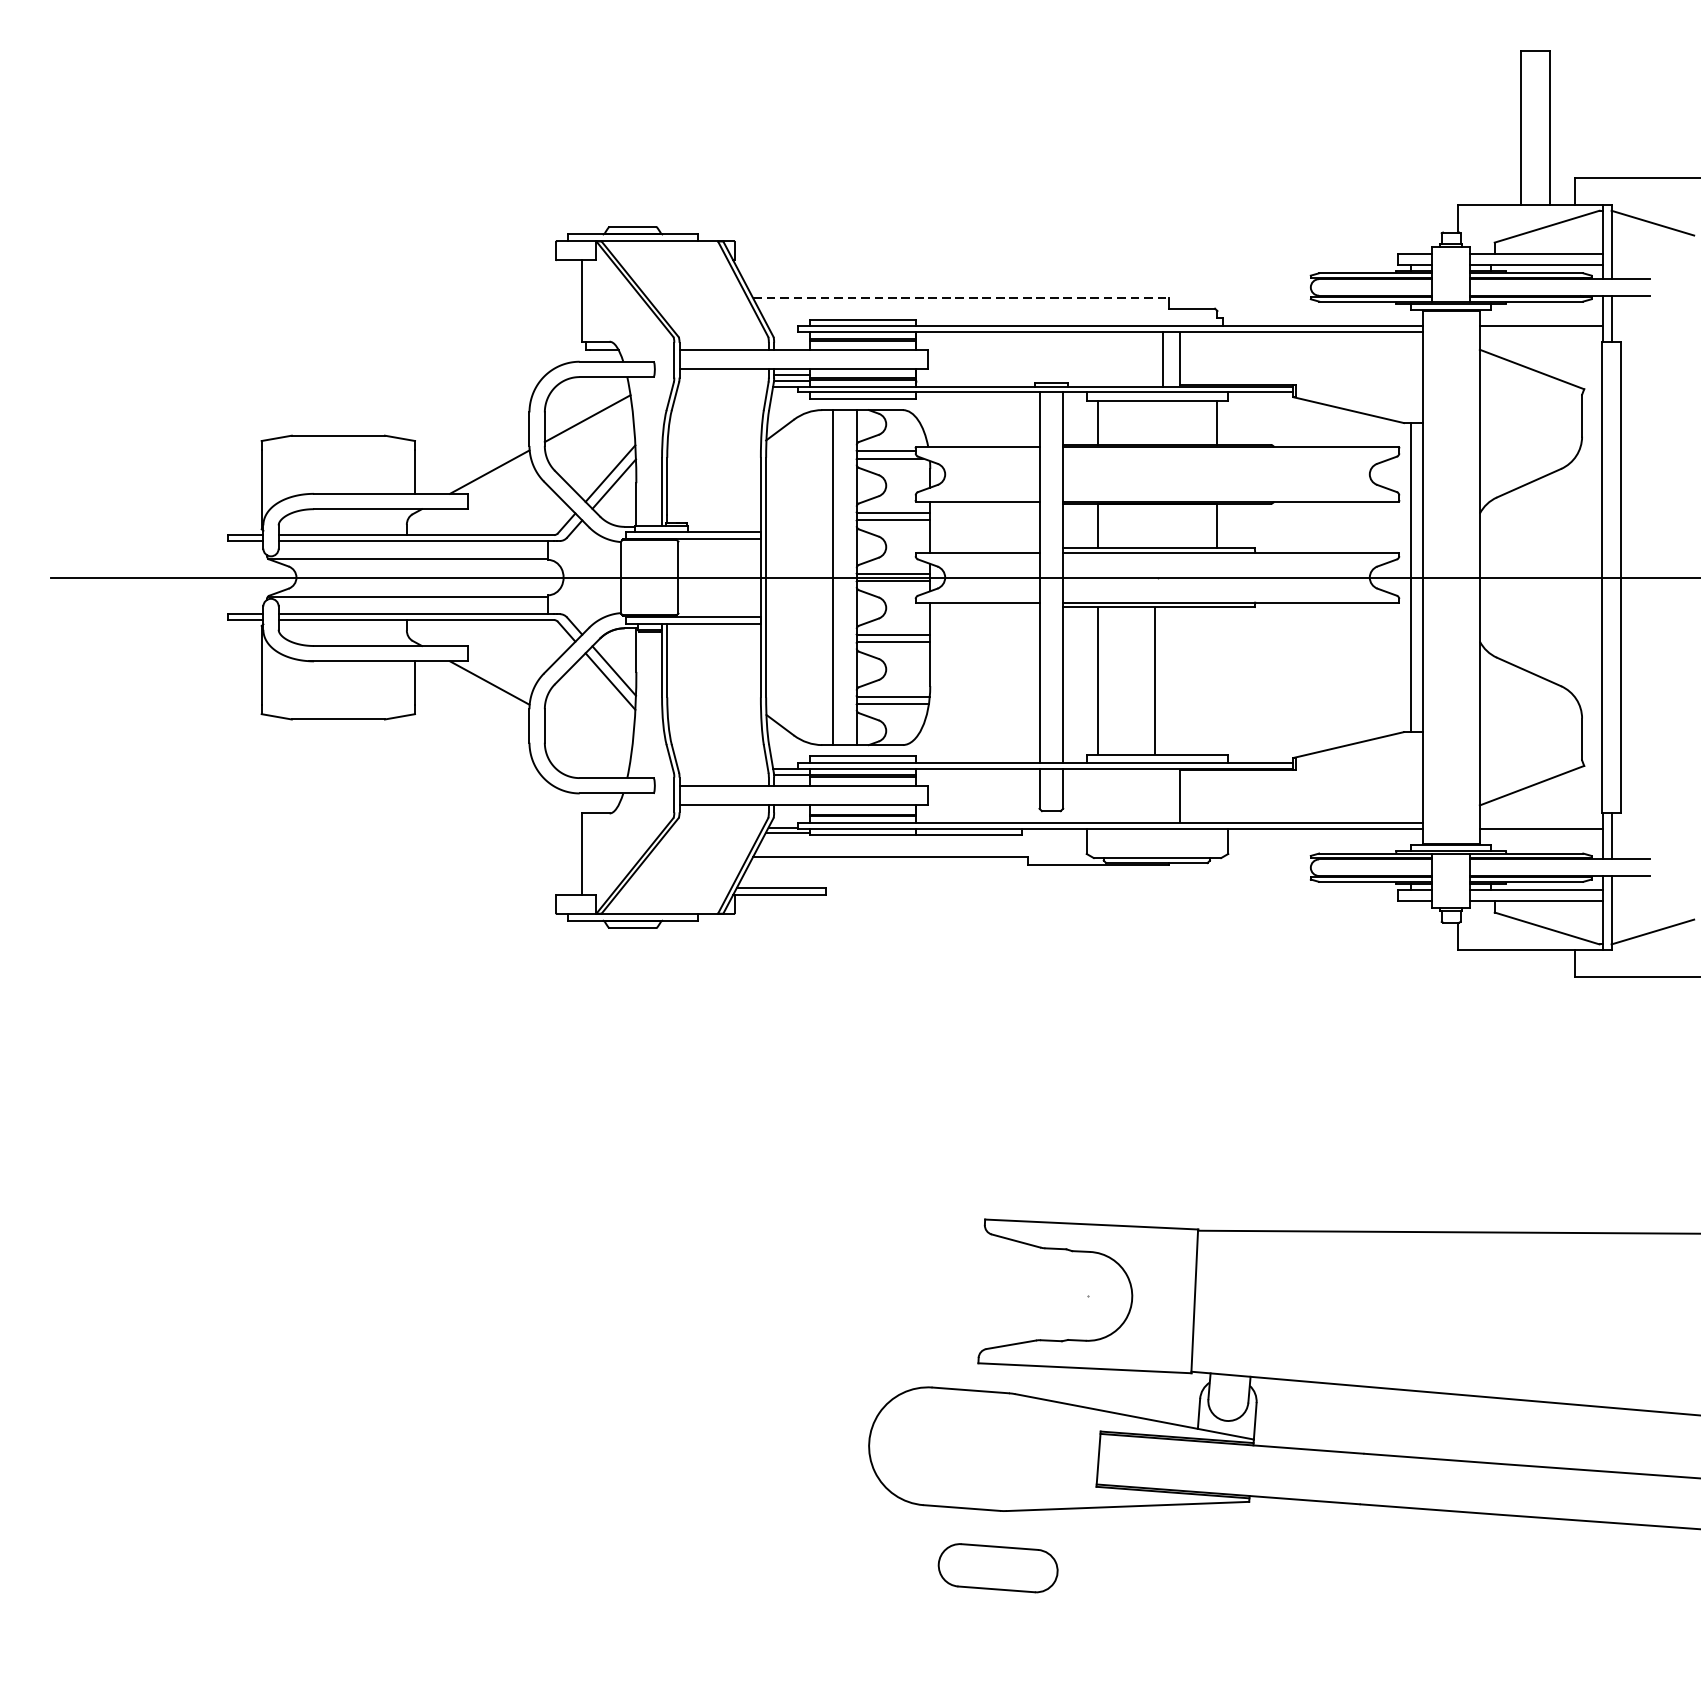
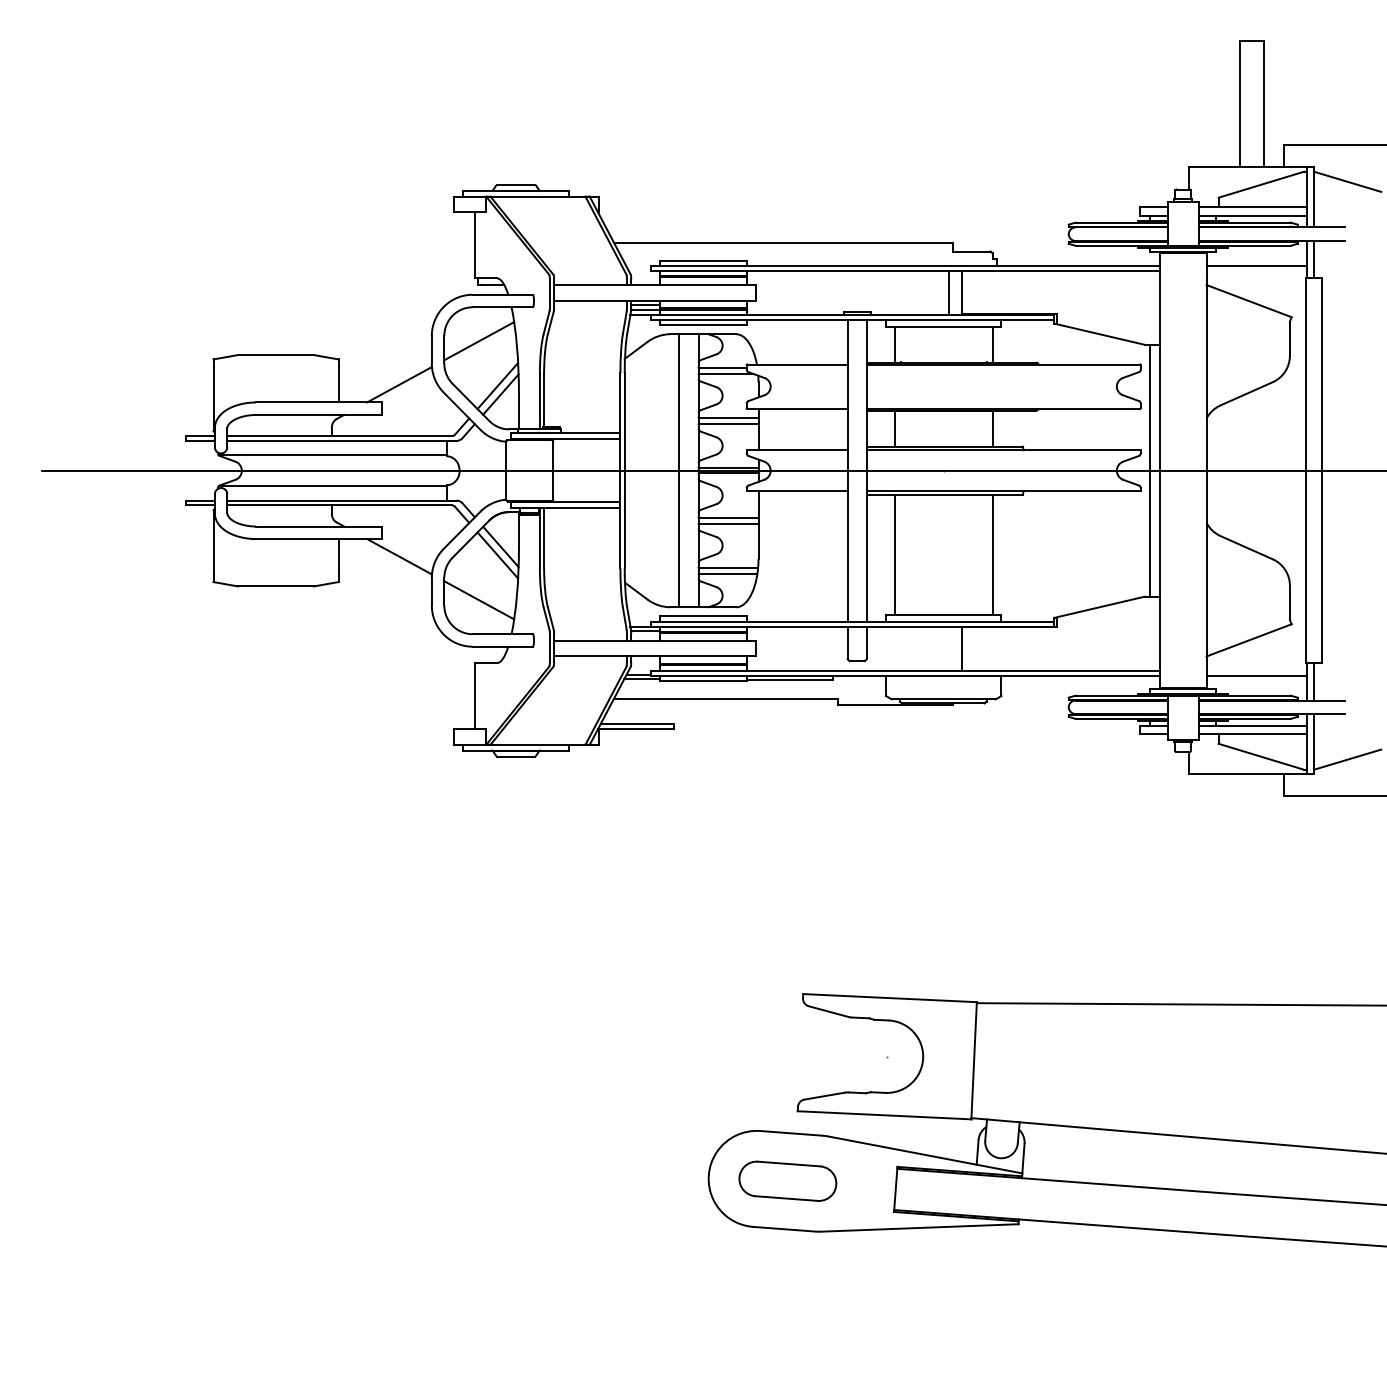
line: (960, 297) -> (783, 242), dashed -> solid
line: (1154, 680) -> (992, 554), moved
line: (587, 736) -> (479, 600), added
part: (997, 1567) -> (787, 1180), moved

